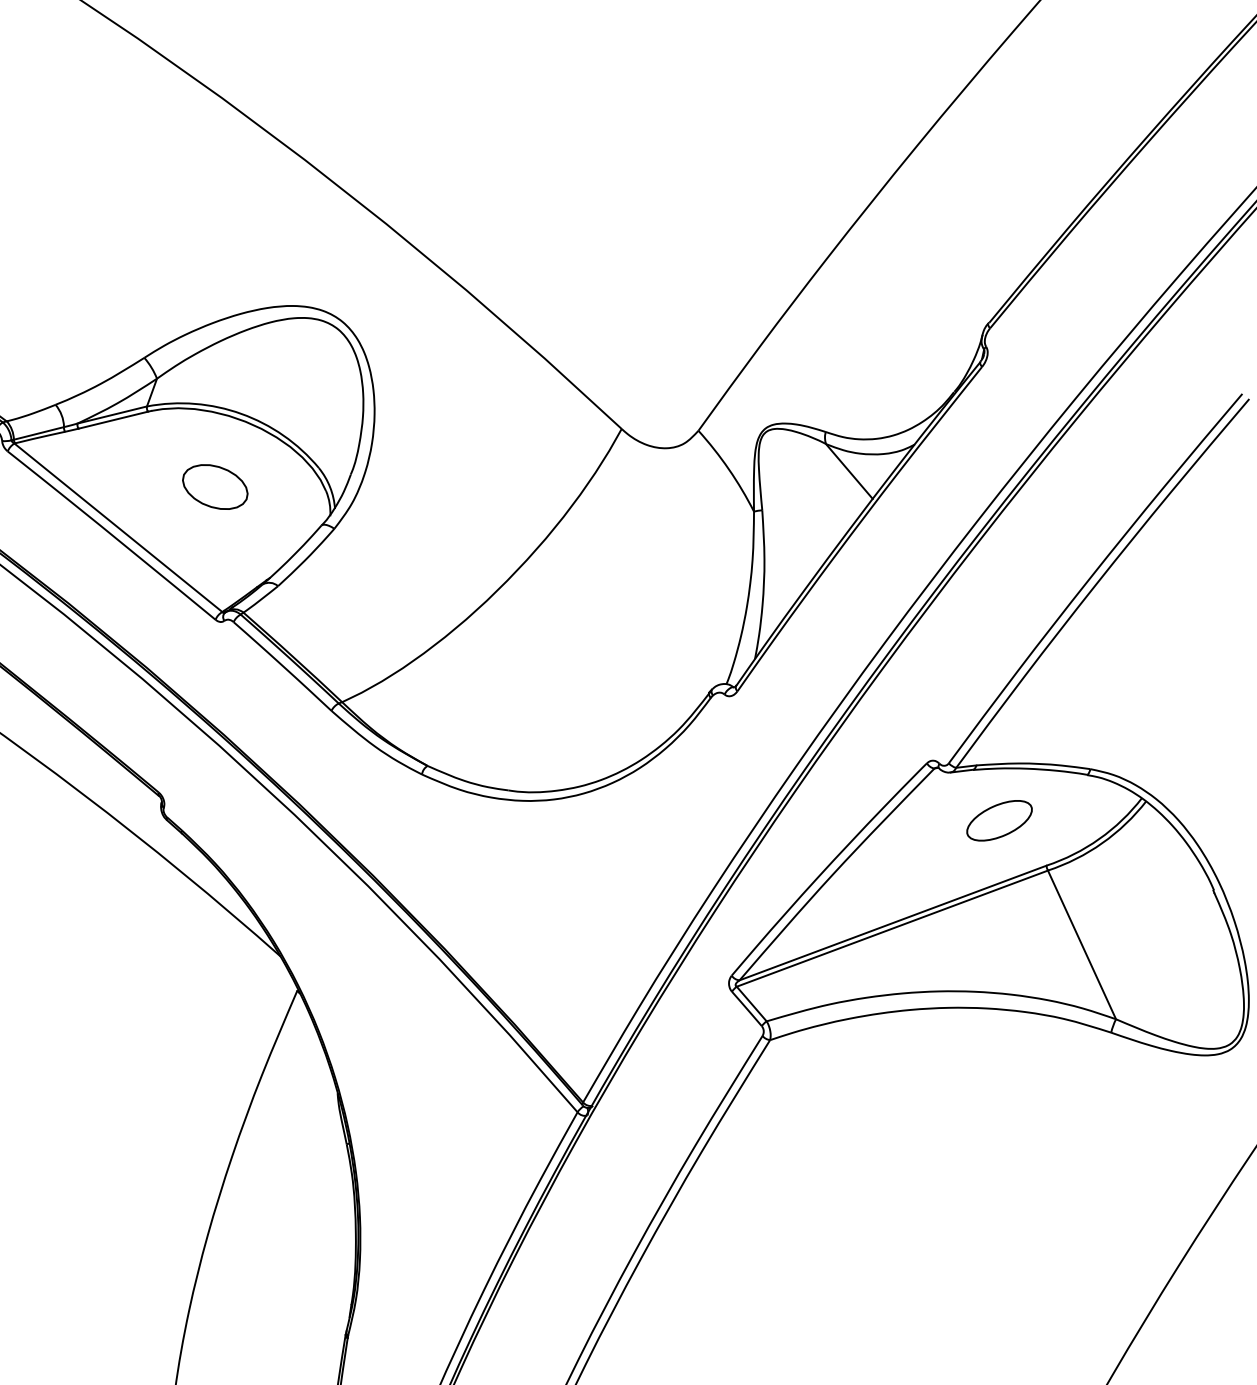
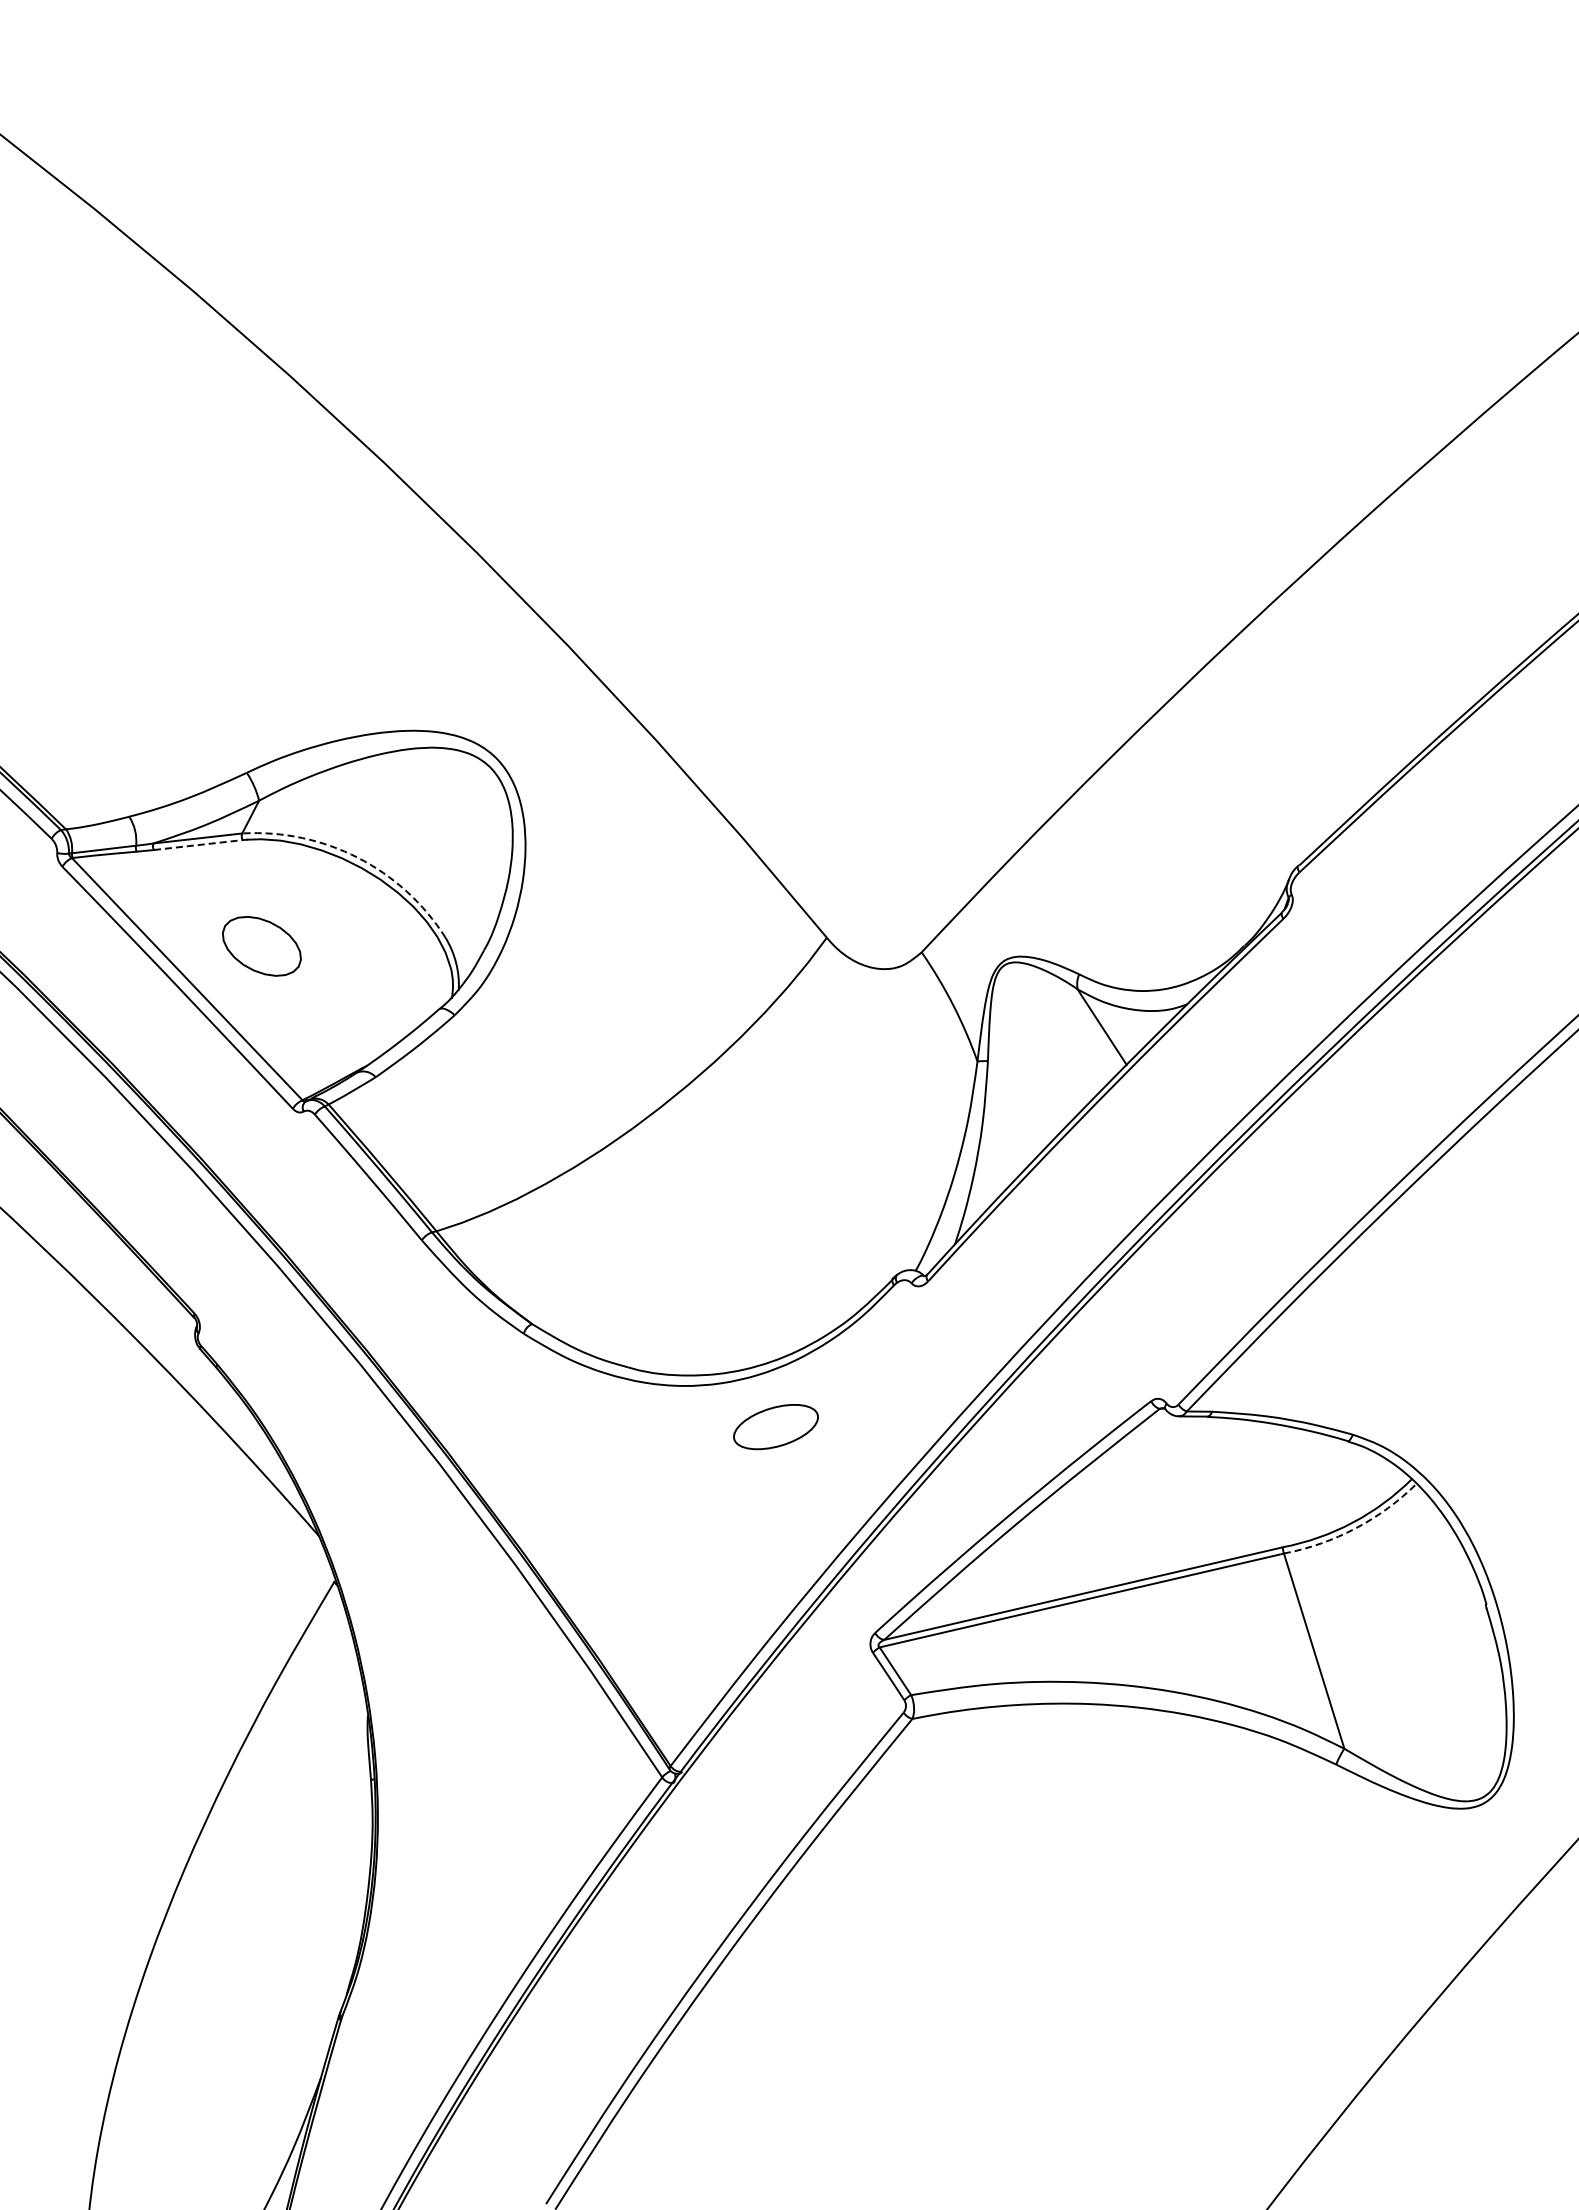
arc: (241, 413) -> (358, 857), solid -> dashed
line: (113, 420) -> (198, 845), solid -> dashed
part: (214, 487) -> (261, 946), moved
part: (999, 821) -> (775, 1427), moved
arc: (1102, 843) -> (1355, 1528), solid -> dashed

